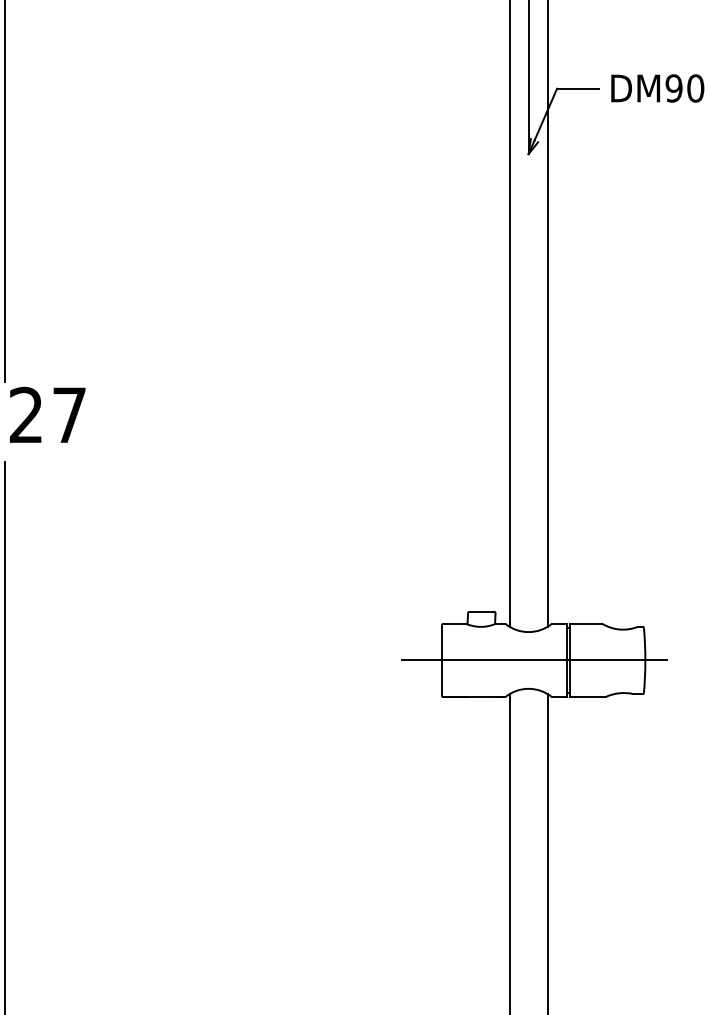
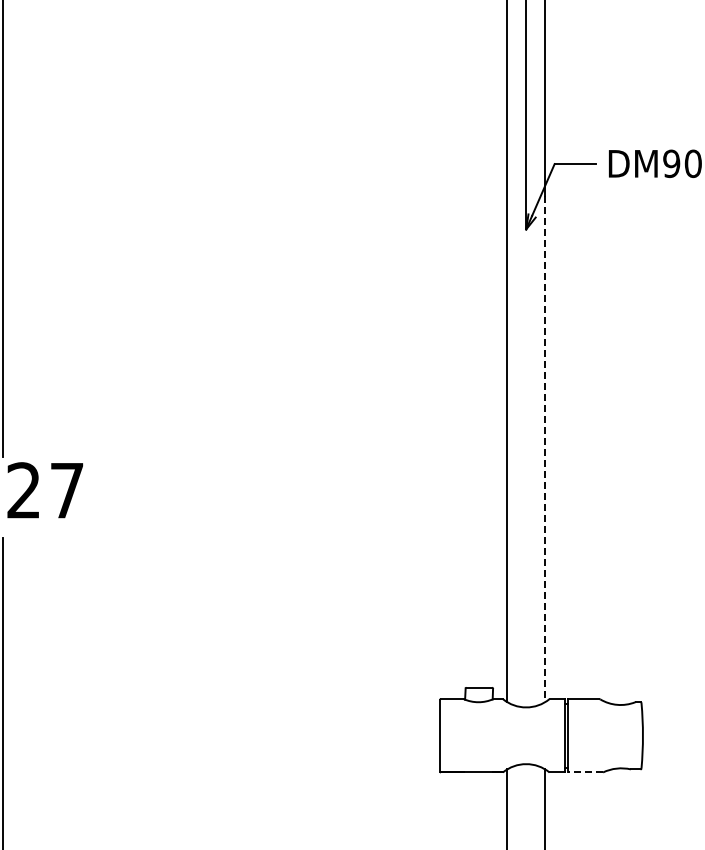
line: (547, 374) -> (545, 449), solid -> dashed
line: (534, 660) -> (532, 735), removed
line: (587, 697) -> (585, 772), solid -> dashed

